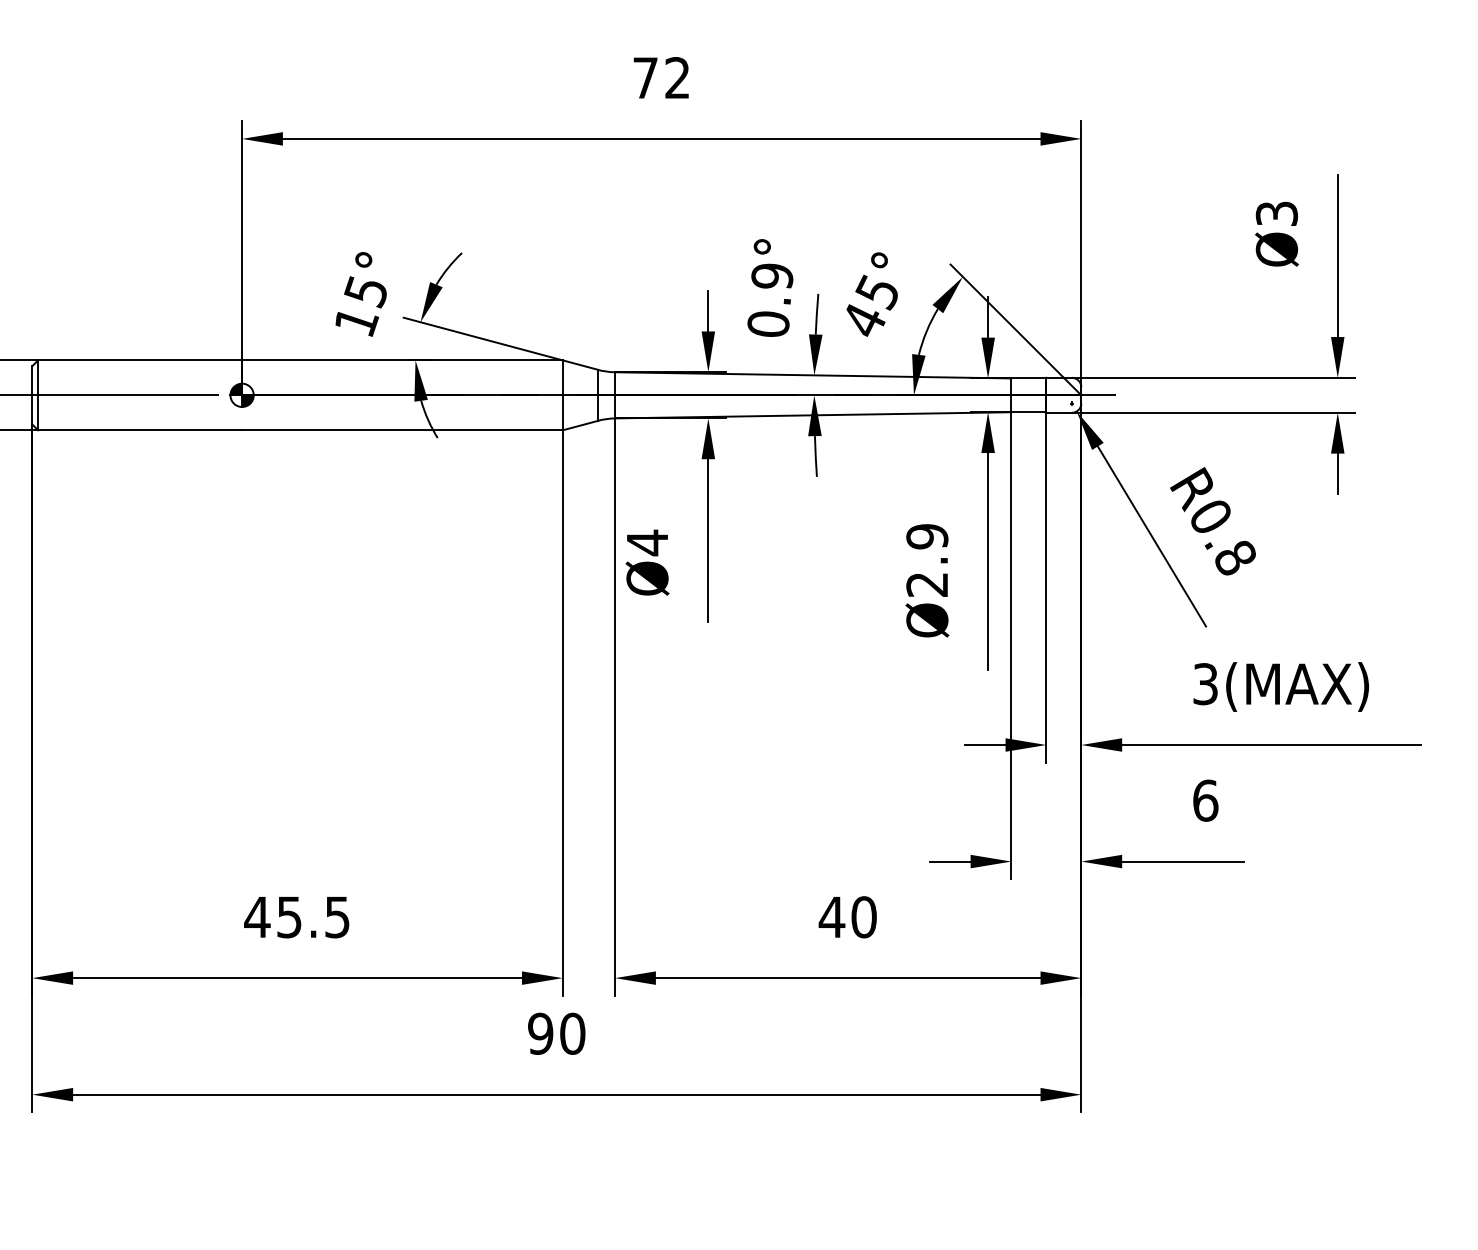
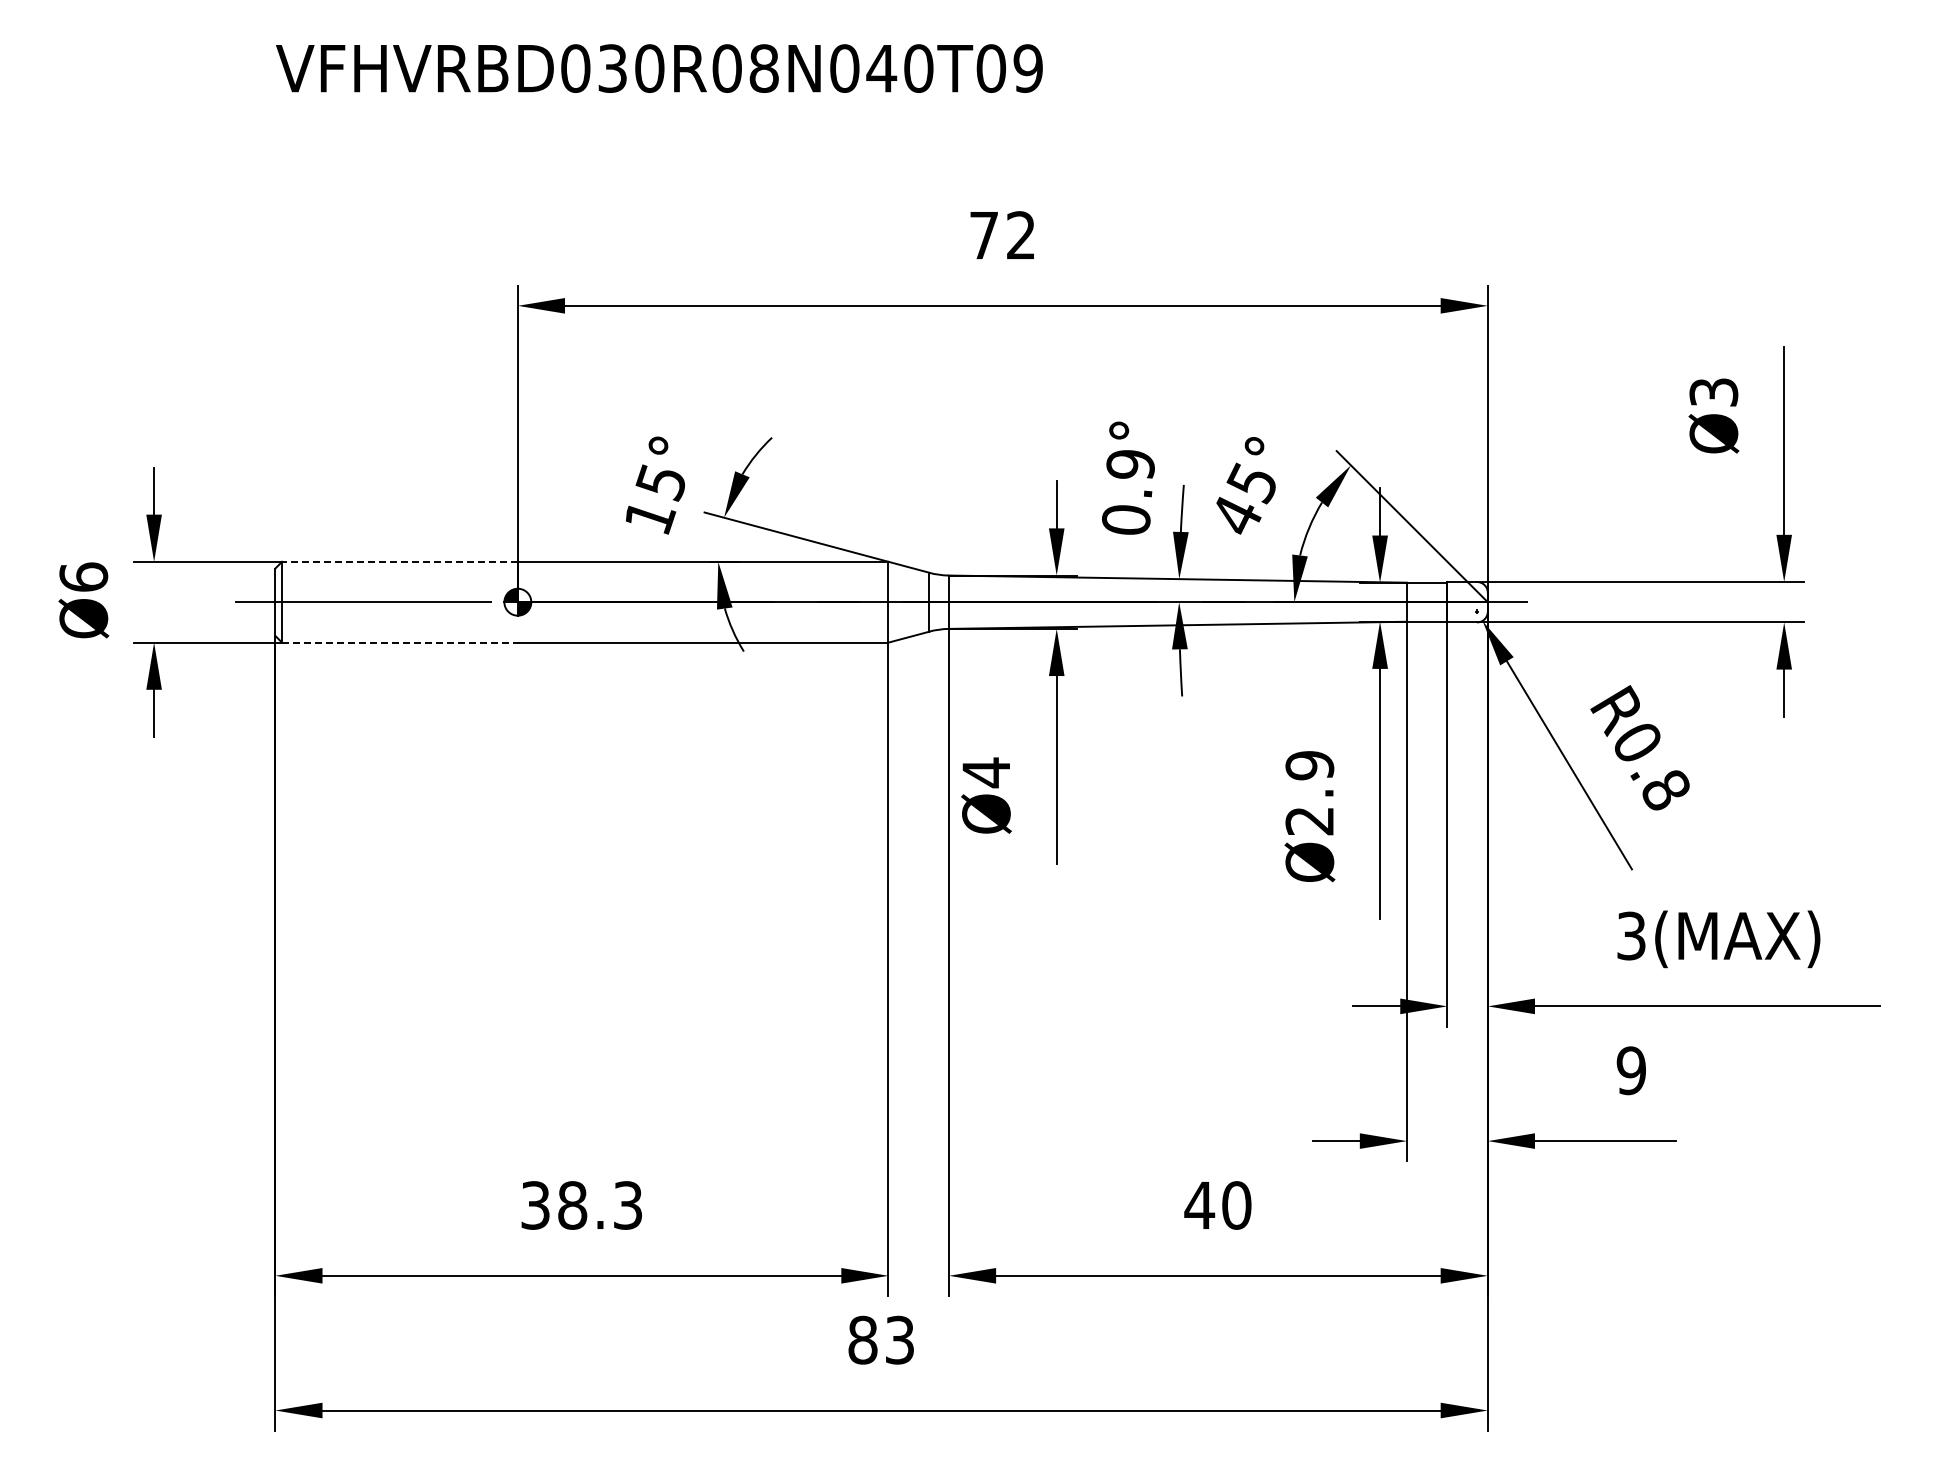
line: (139, 360) -> (399, 561), solid -> dashed
line: (139, 430) -> (399, 642), solid -> dashed
text: (1205, 800) -> (1631, 1070), 6 -> 9
text: (296, 917) -> (580, 1205), 45.5 -> 38.3
text: (556, 1033) -> (881, 1339), 90 -> 83

